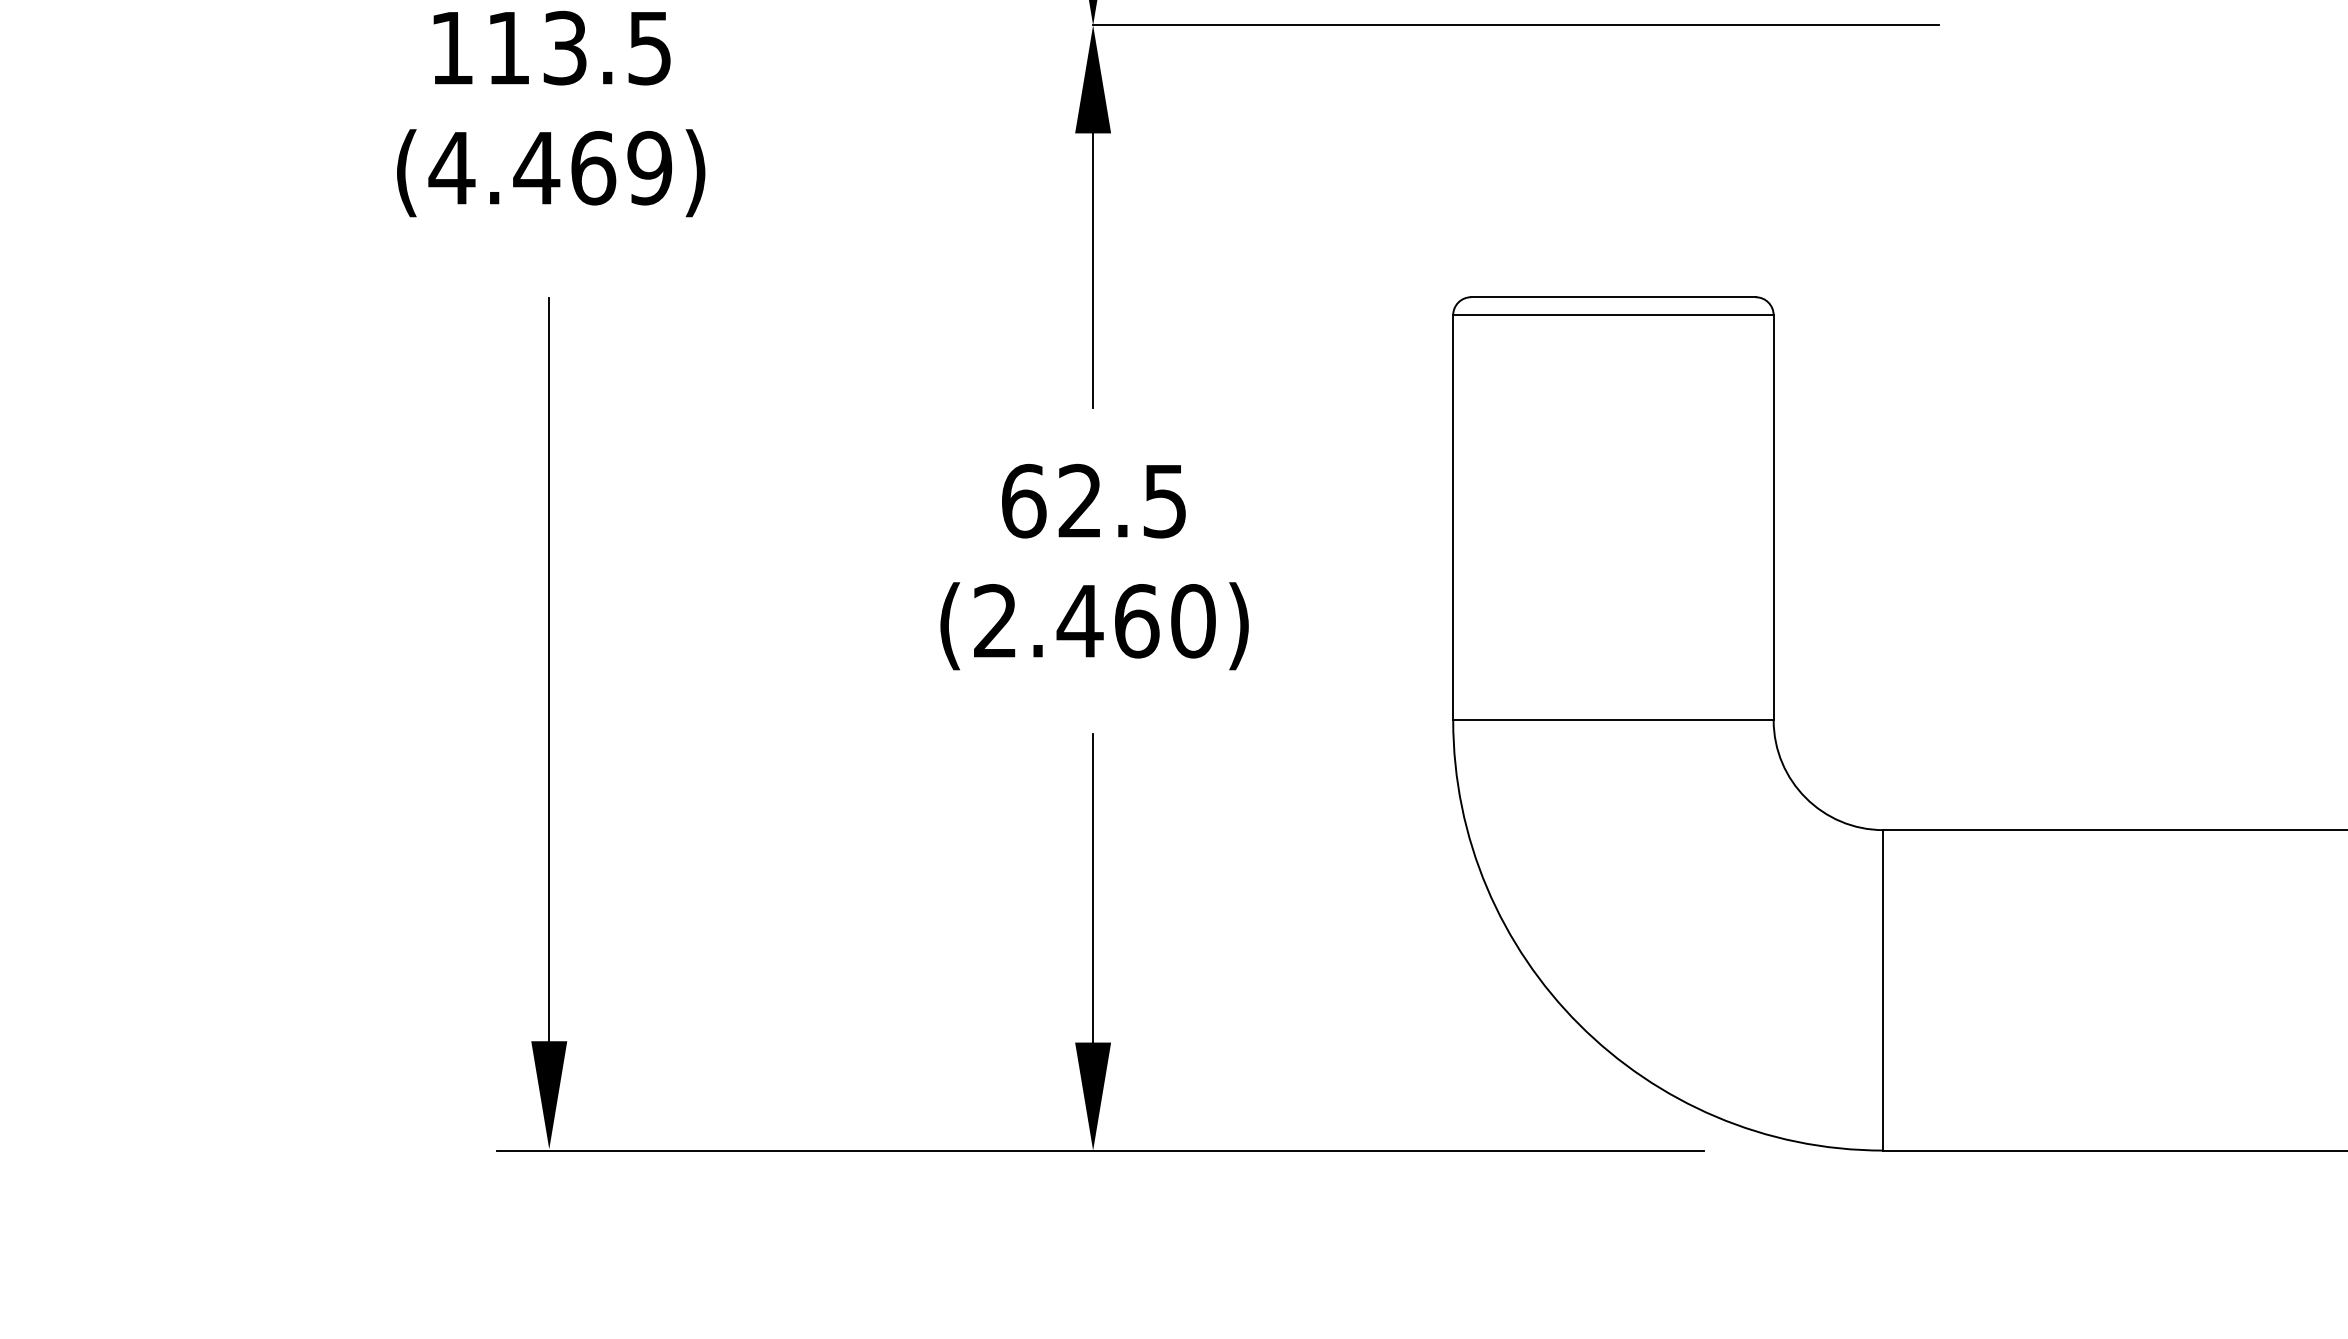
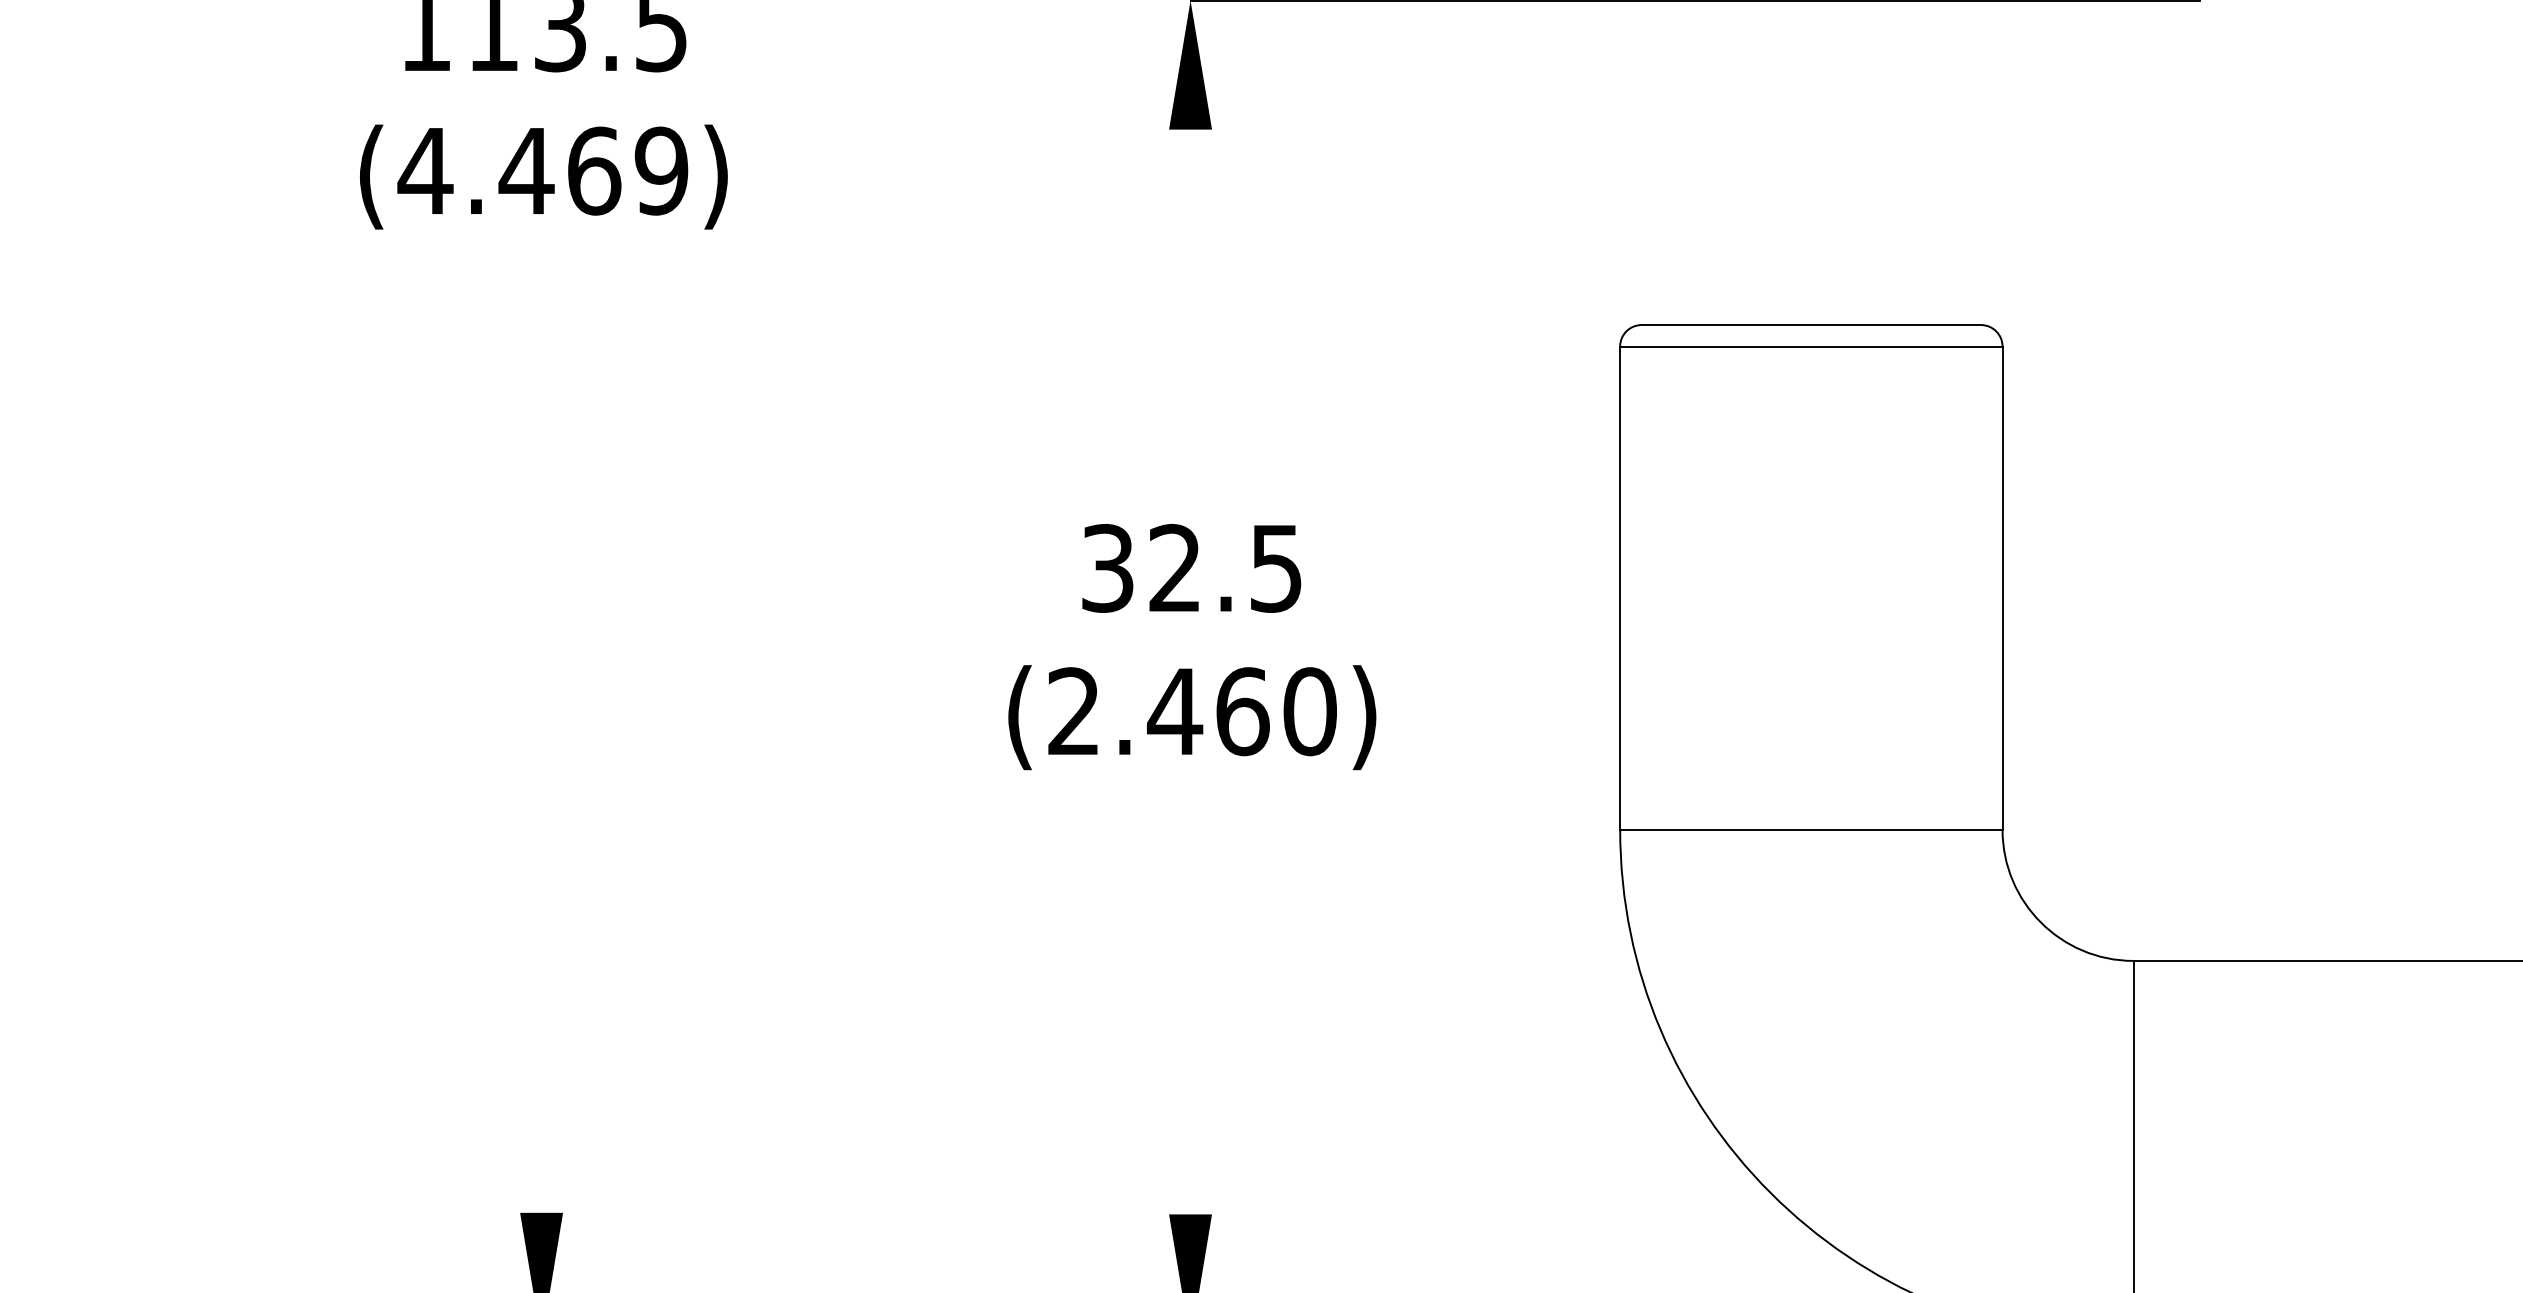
line: (1093, 270) -> (1190, 293), removed
text: (1024, 500) -> (1108, 567), 62.5 -> 32.5
line: (549, 669) -> (541, 769), removed
line: (1093, 887) -> (1190, 1029), removed

